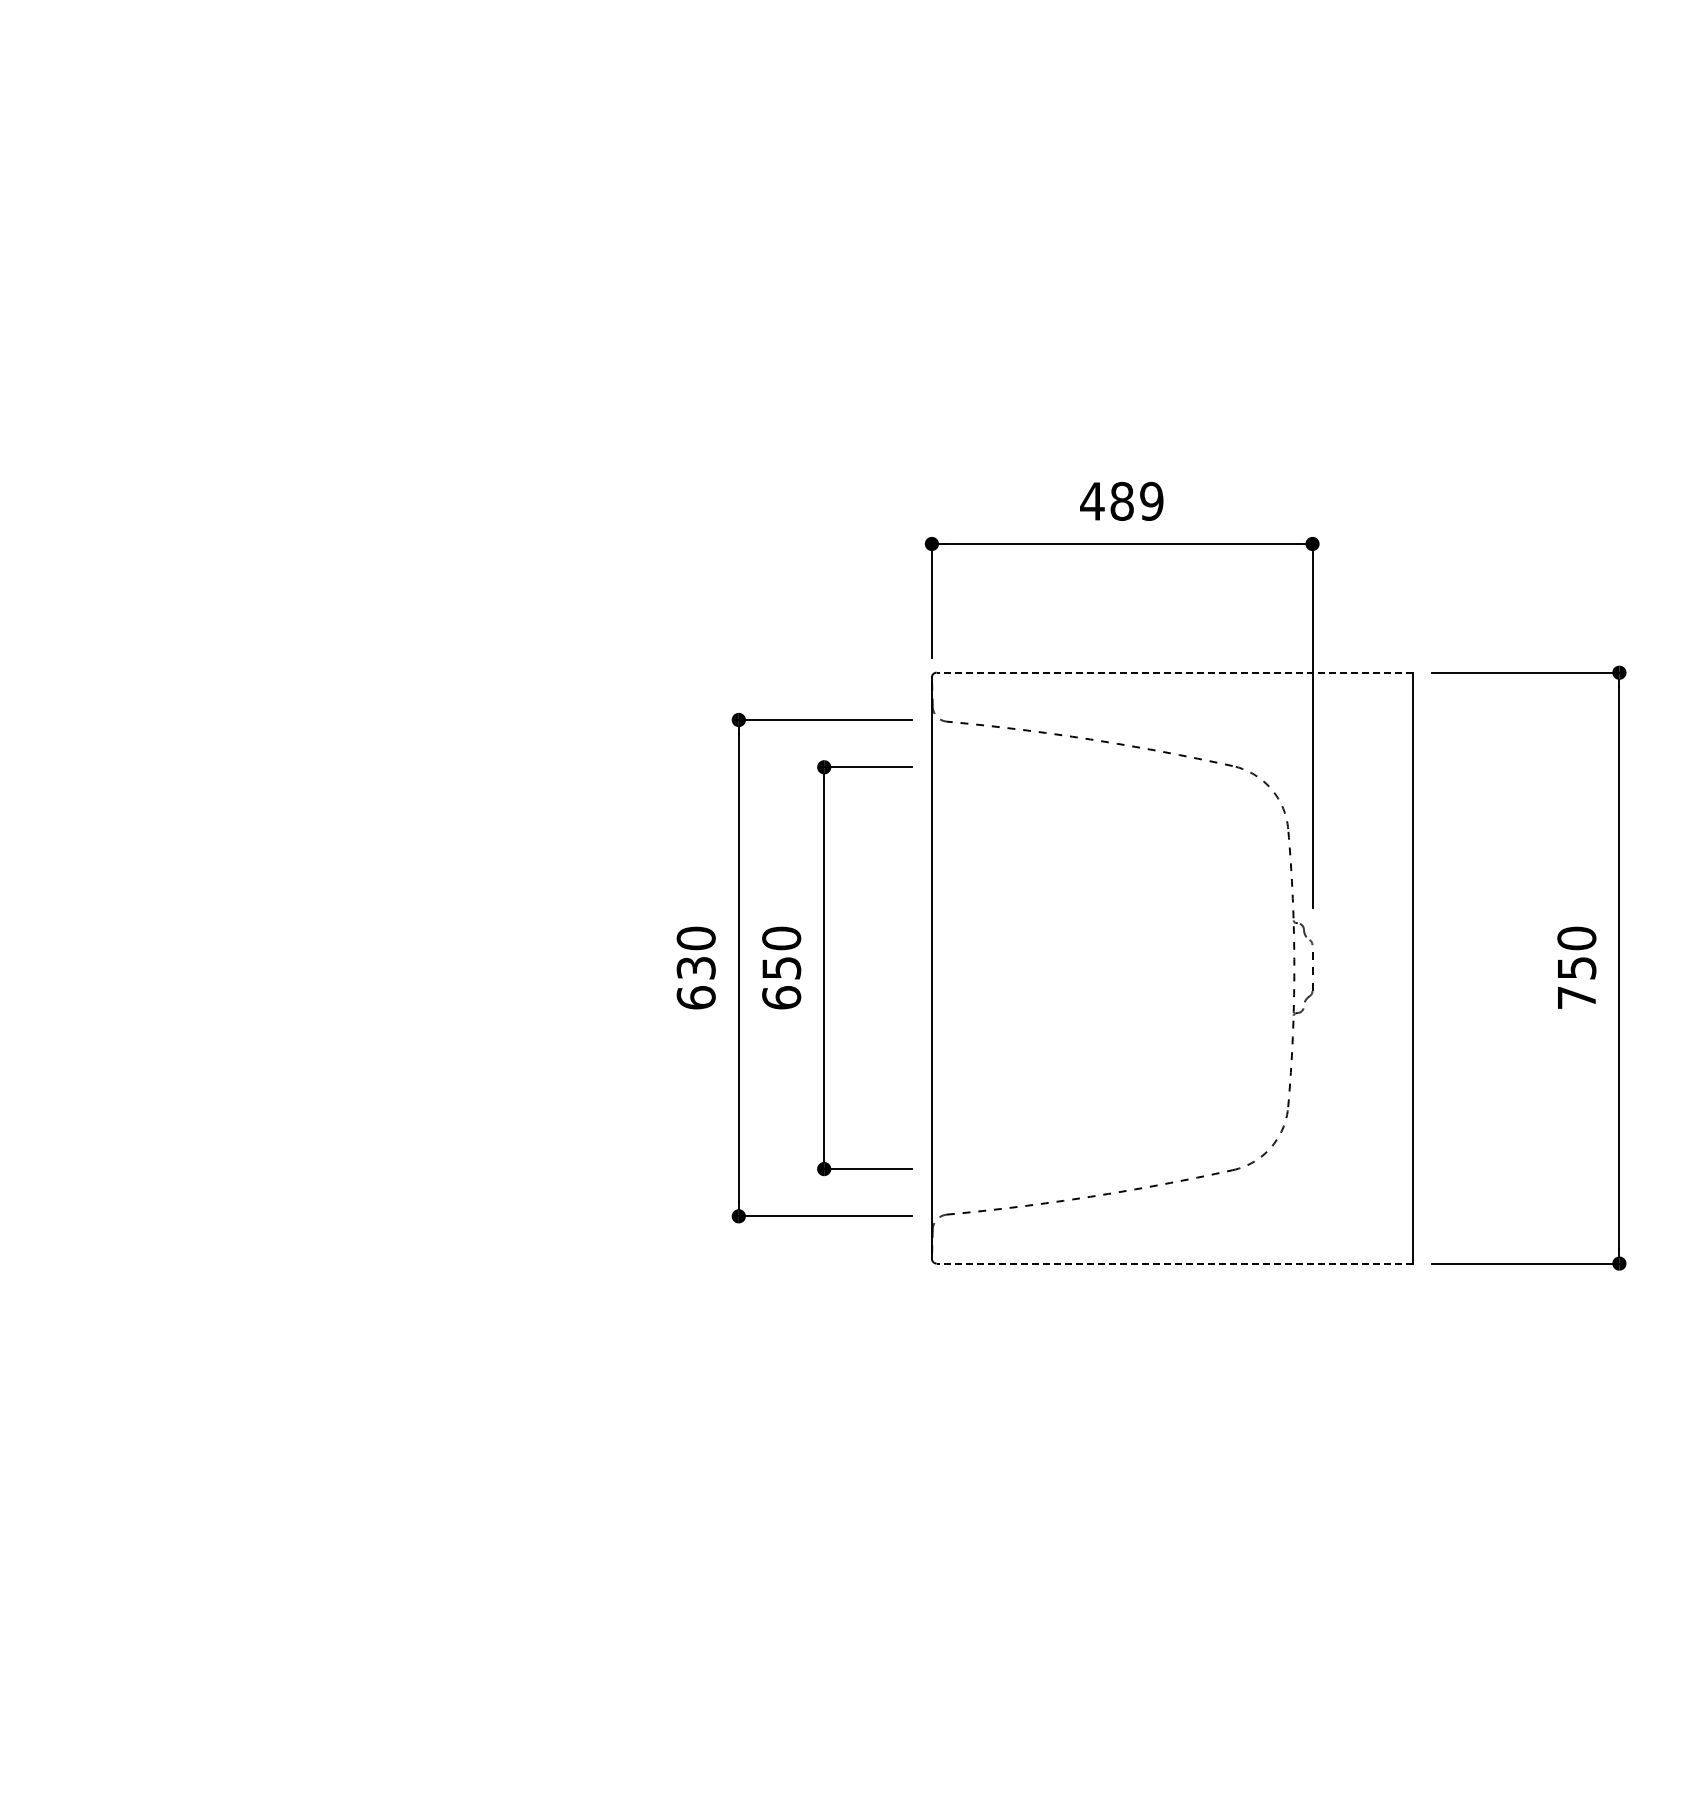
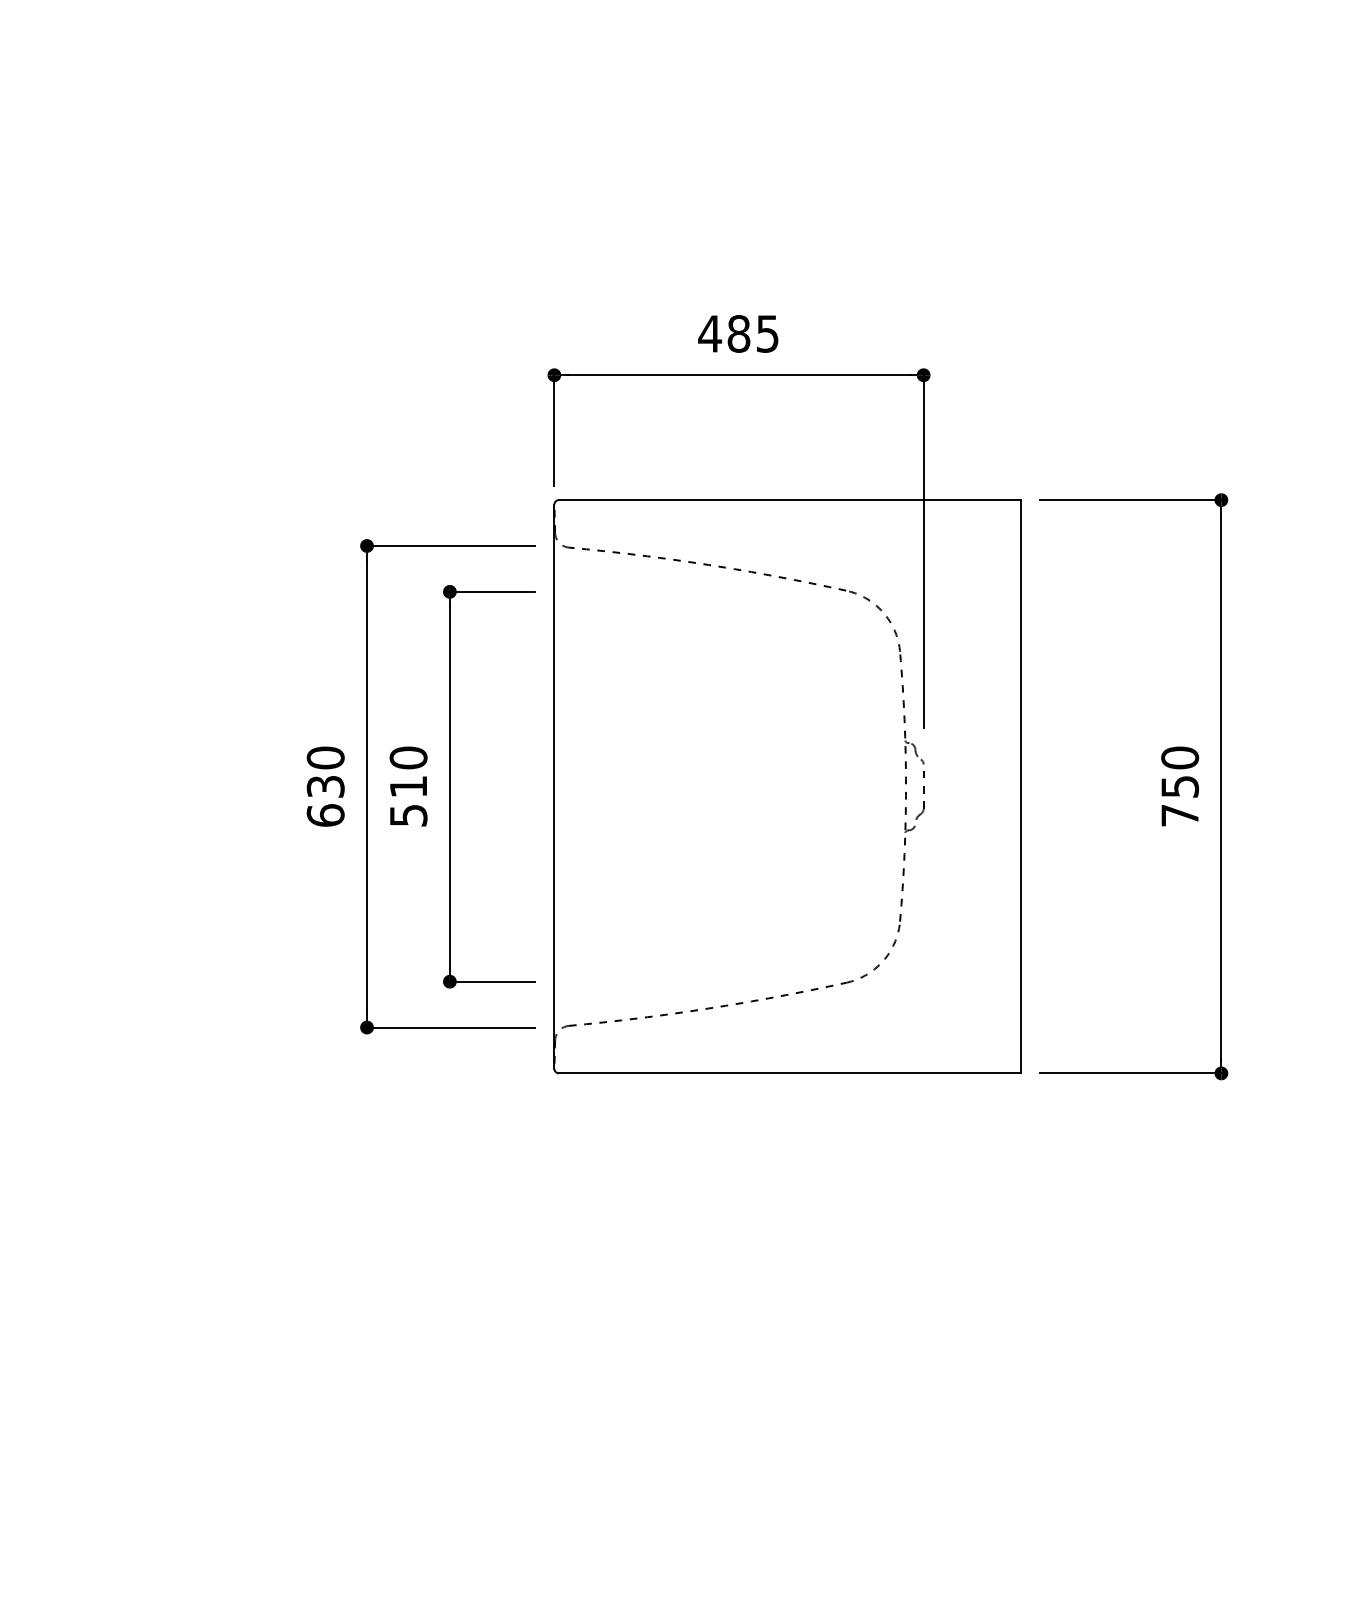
text: (1151, 500) -> (767, 333), 489 -> 485
line: (1174, 672) -> (789, 499), dashed -> solid
text: (781, 983) -> (408, 801), 650 -> 510
line: (1174, 1263) -> (789, 1073), dashed -> solid

